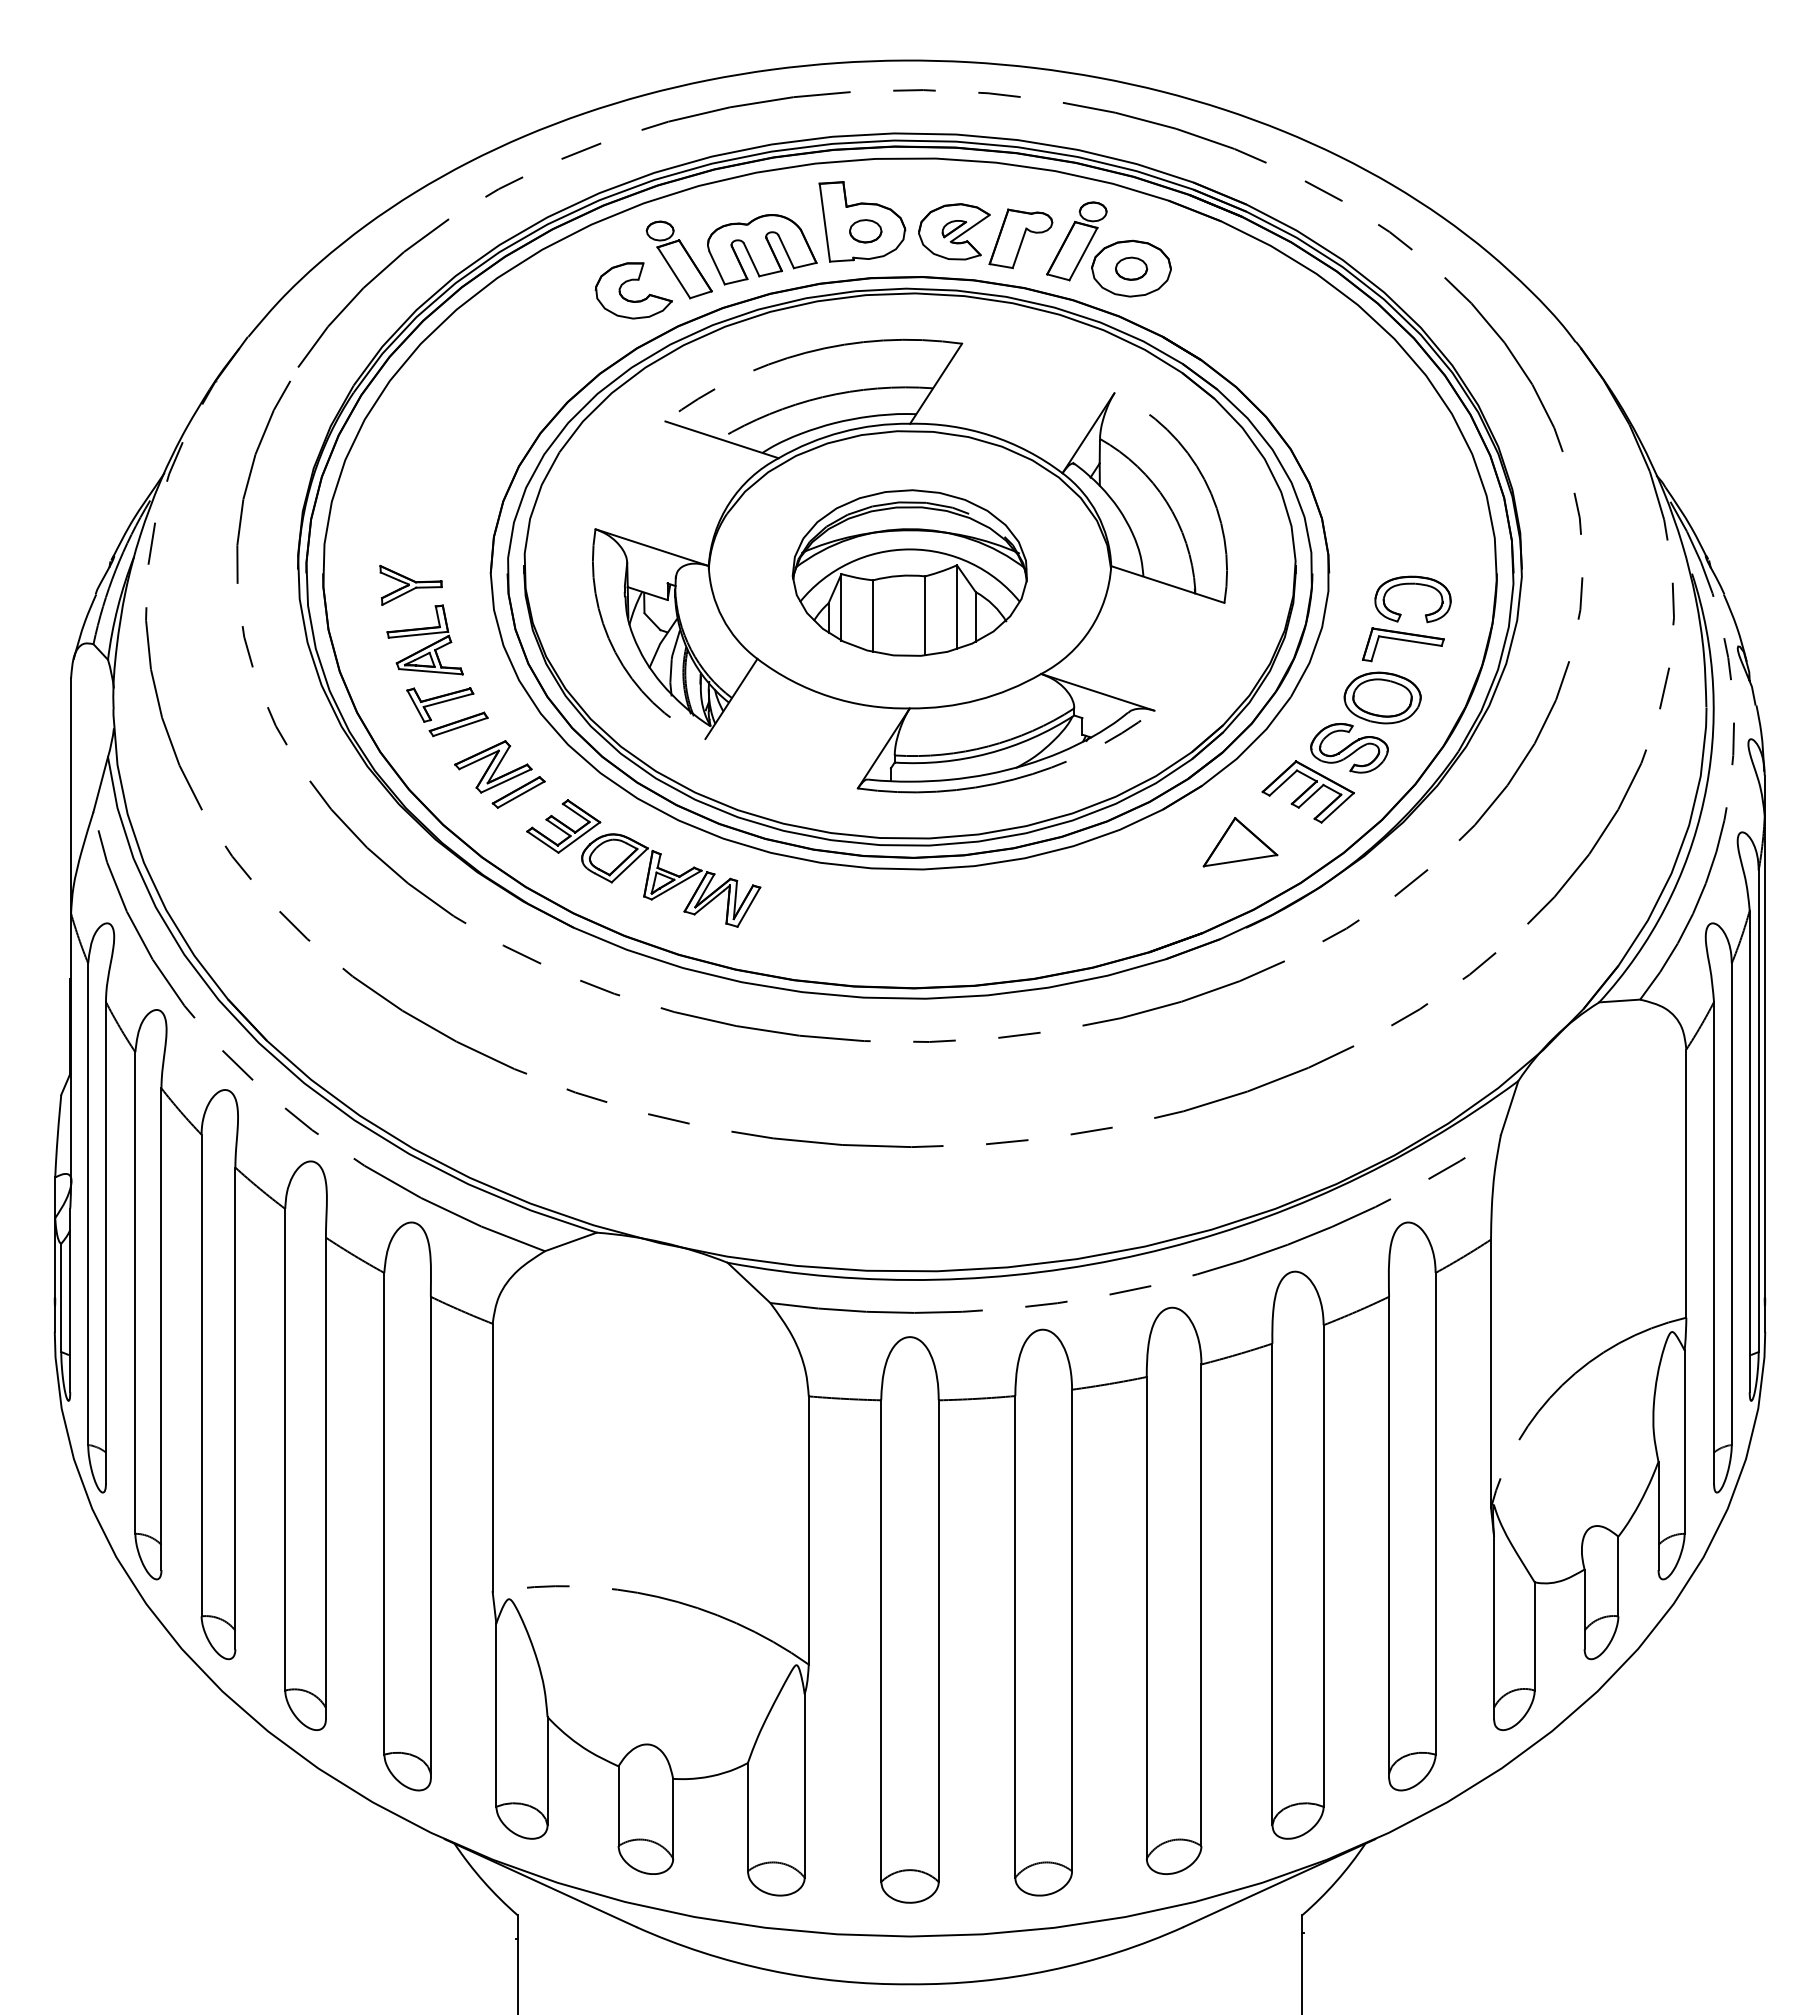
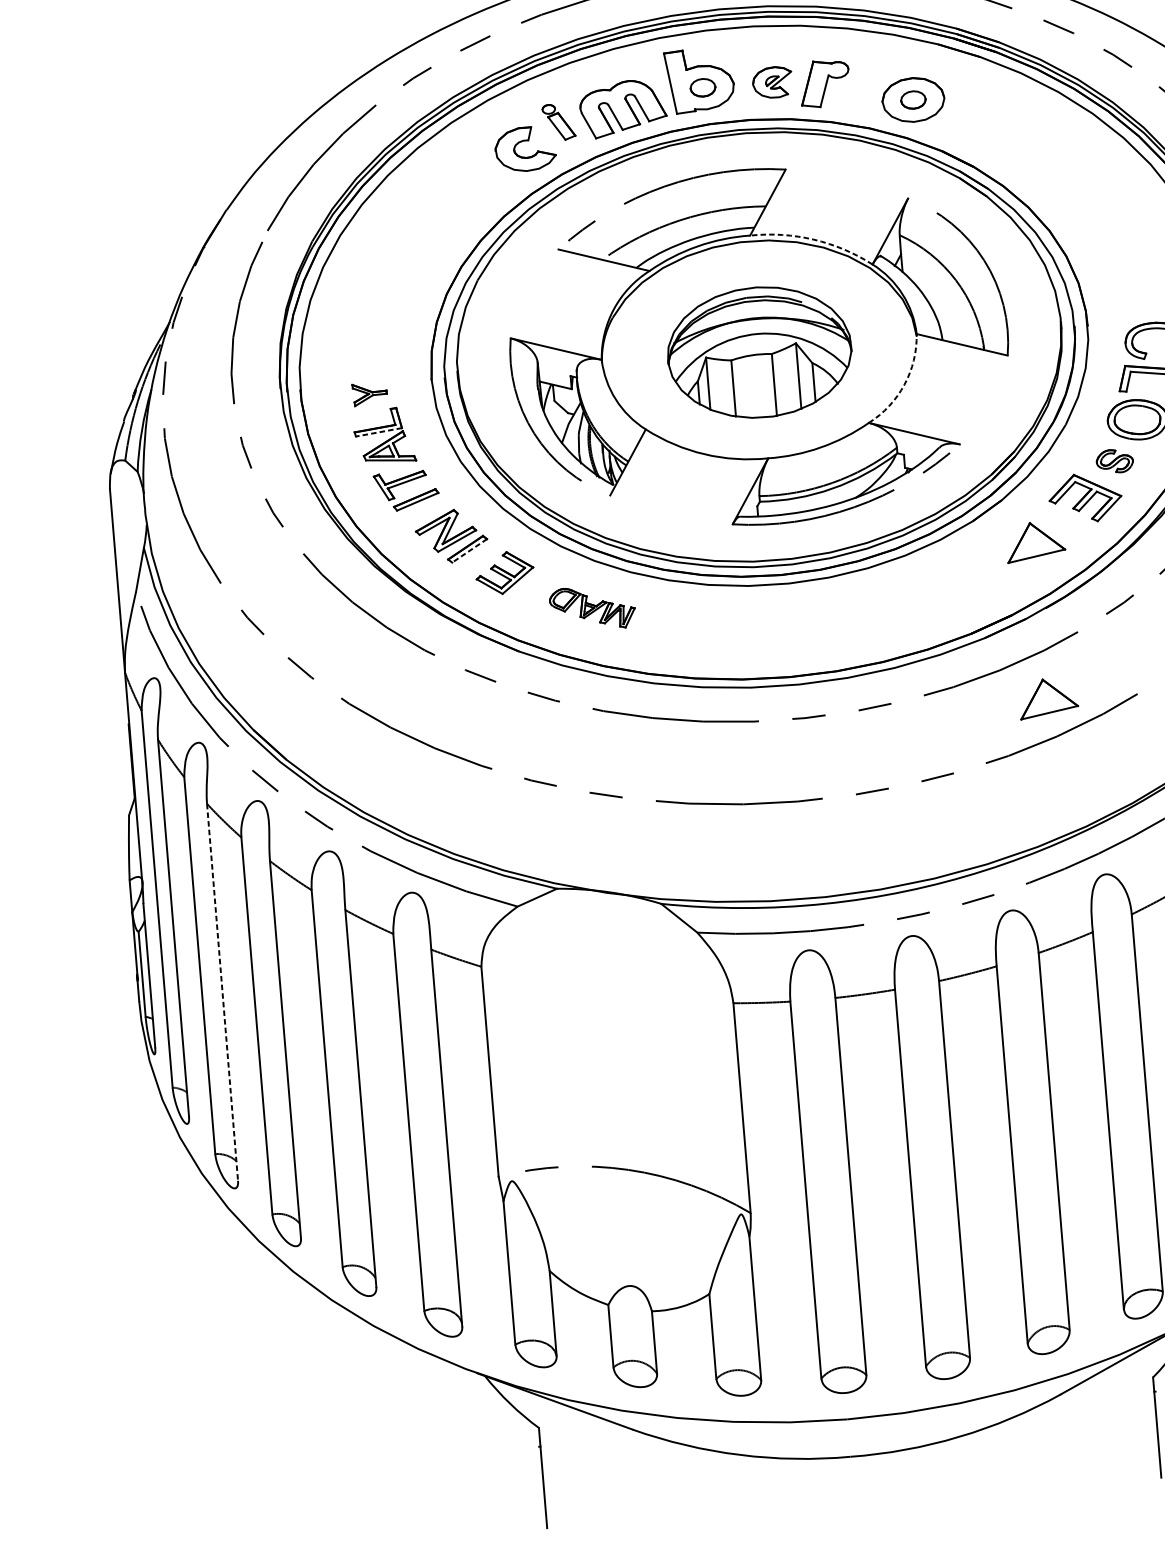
part: (954, 231) -> (772, 82), size x0.7
part: (1076, 241) -> (868, 82), removed
part: (678, 259) -> (558, 121), size x0.6
arc: (990, 435) -> (813, 239), solid -> dashed
part: (410, 585) -> (369, 394), size x0.7
arc: (1090, 629) -> (904, 384), solid -> dashed
line: (418, 634) -> (378, 432), solid -> dashed
part: (1349, 748) -> (1114, 461), size x0.6
line: (521, 794) -> (469, 550), solid -> dashed
part: (671, 880) -> (592, 608), size x0.6
part: (1240, 1042) -> (1048, 698), added
line: (161, 1329) -> (222, 992), solid -> dashed

